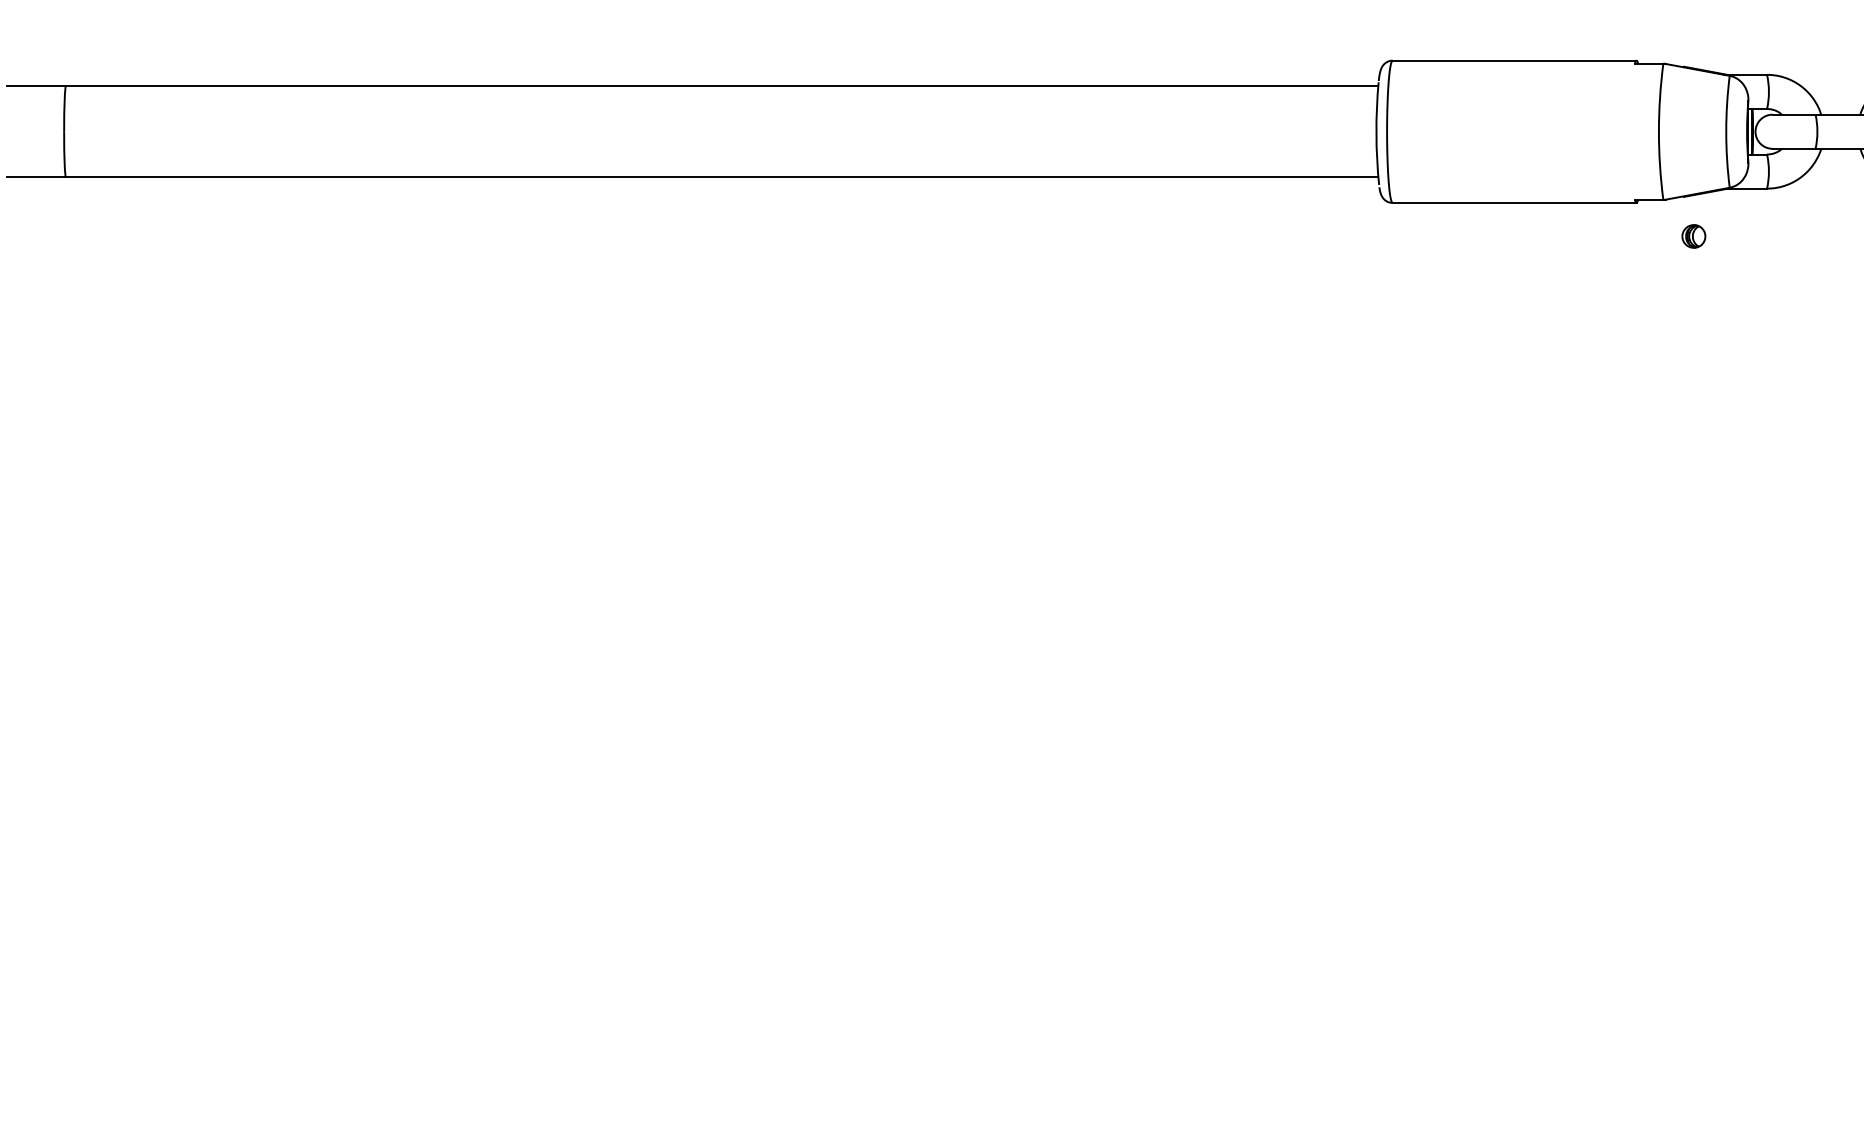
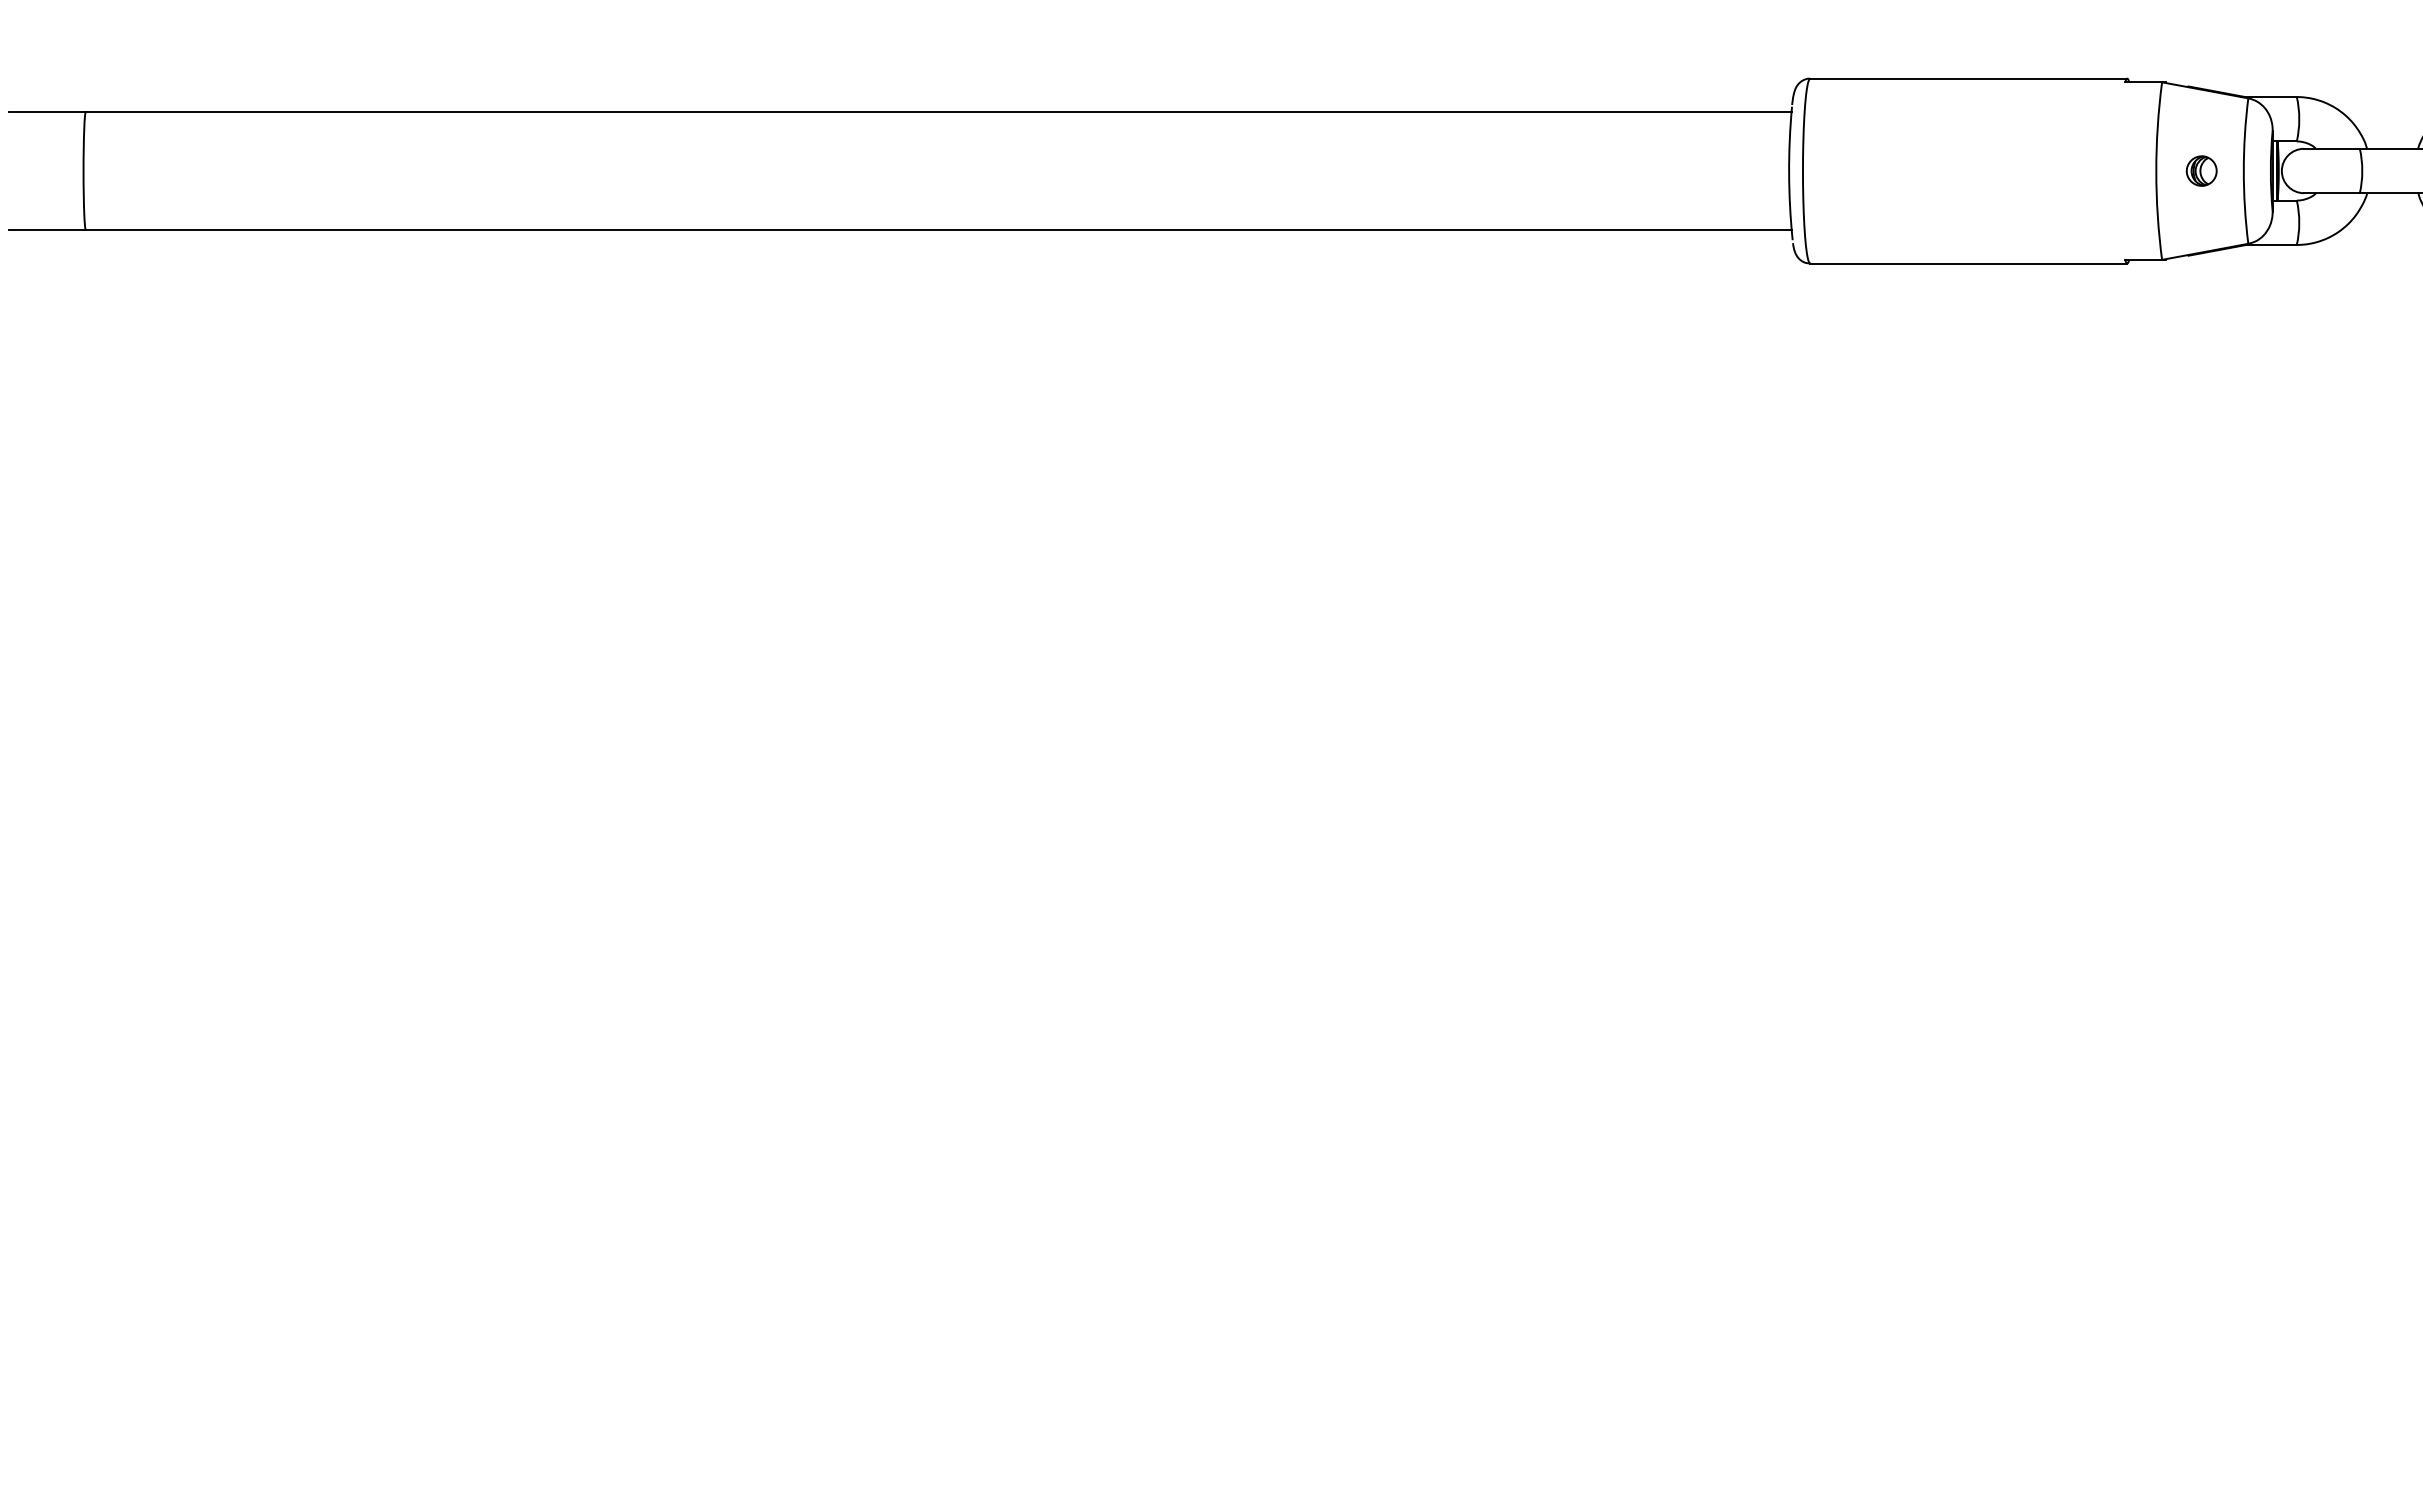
part: (1693, 236) -> (2201, 170), moved

